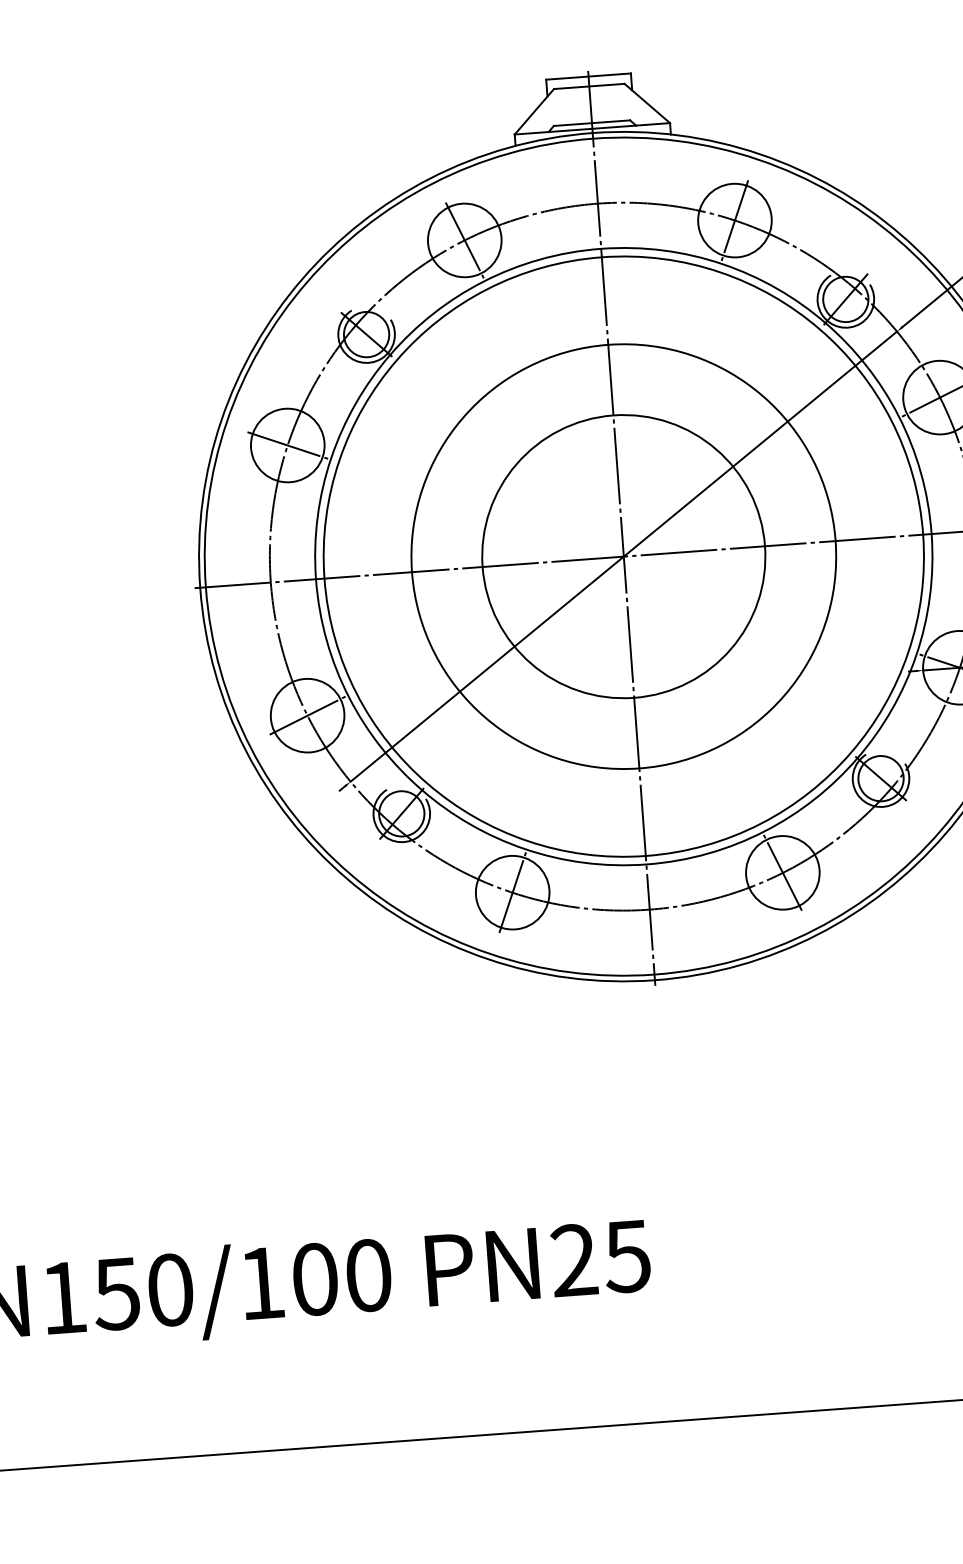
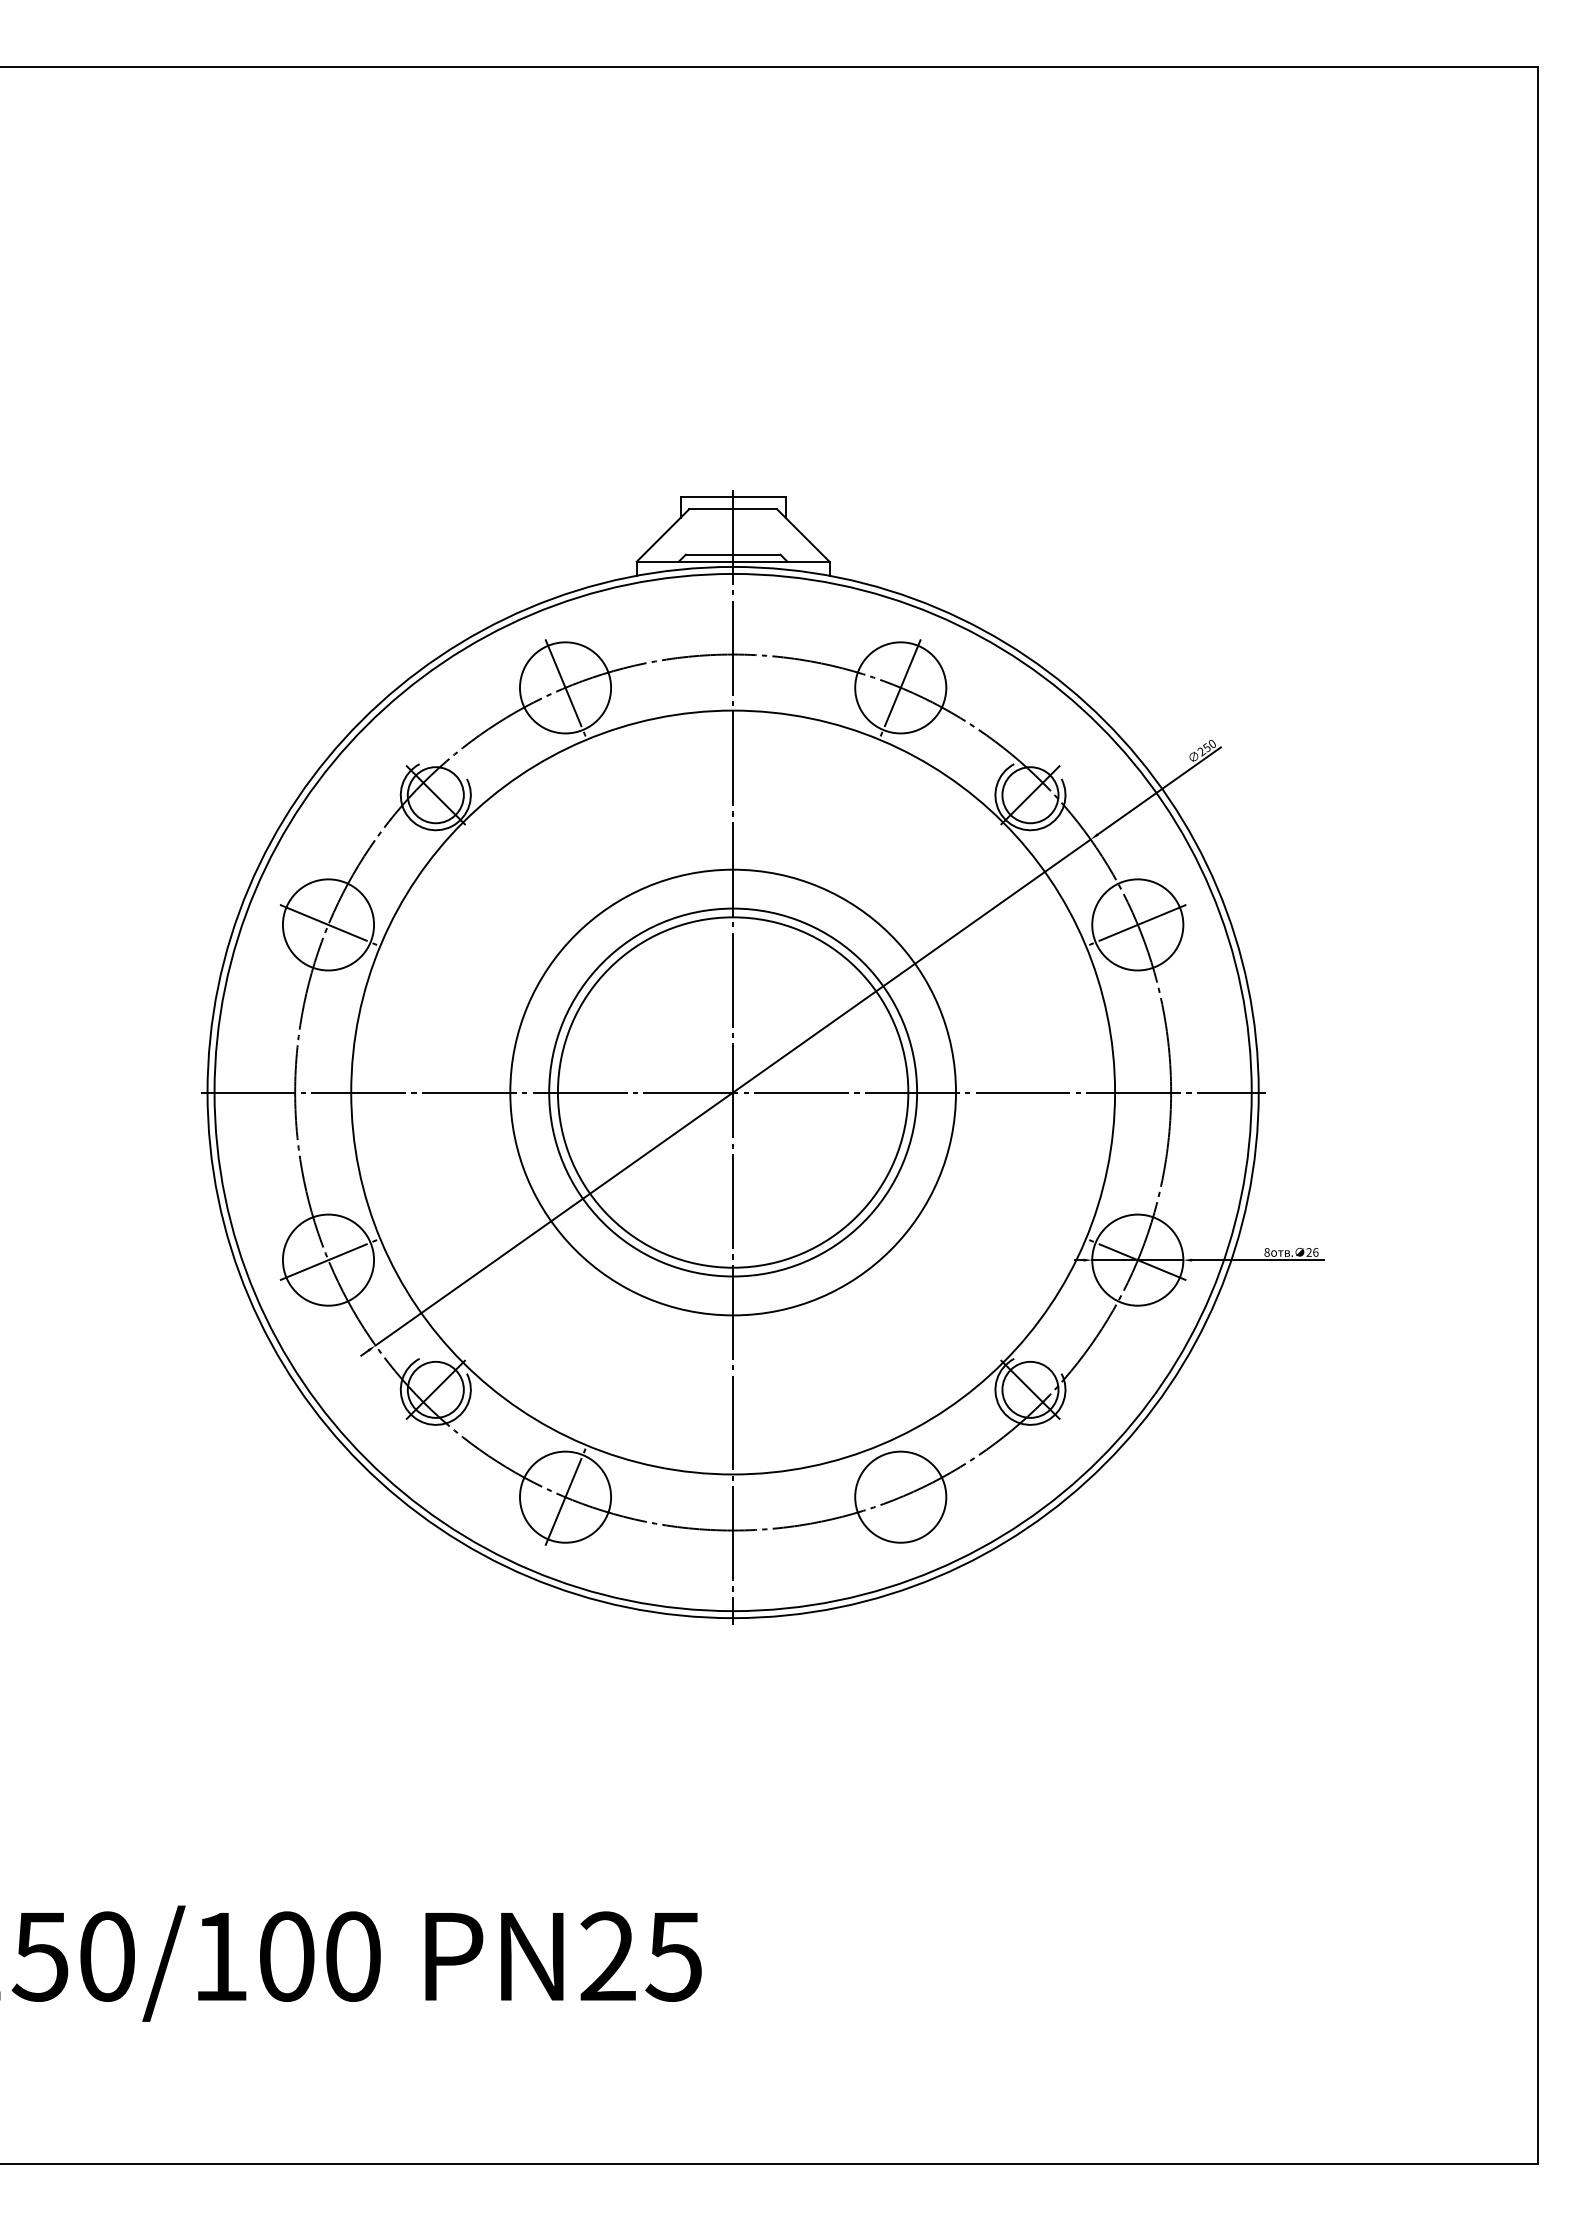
circle: (623, 556) -> (732, 1092), size x0.6
circle: (623, 556) -> (732, 1092), size x0.7
line: (782, 872) -> (900, 1496), removed

